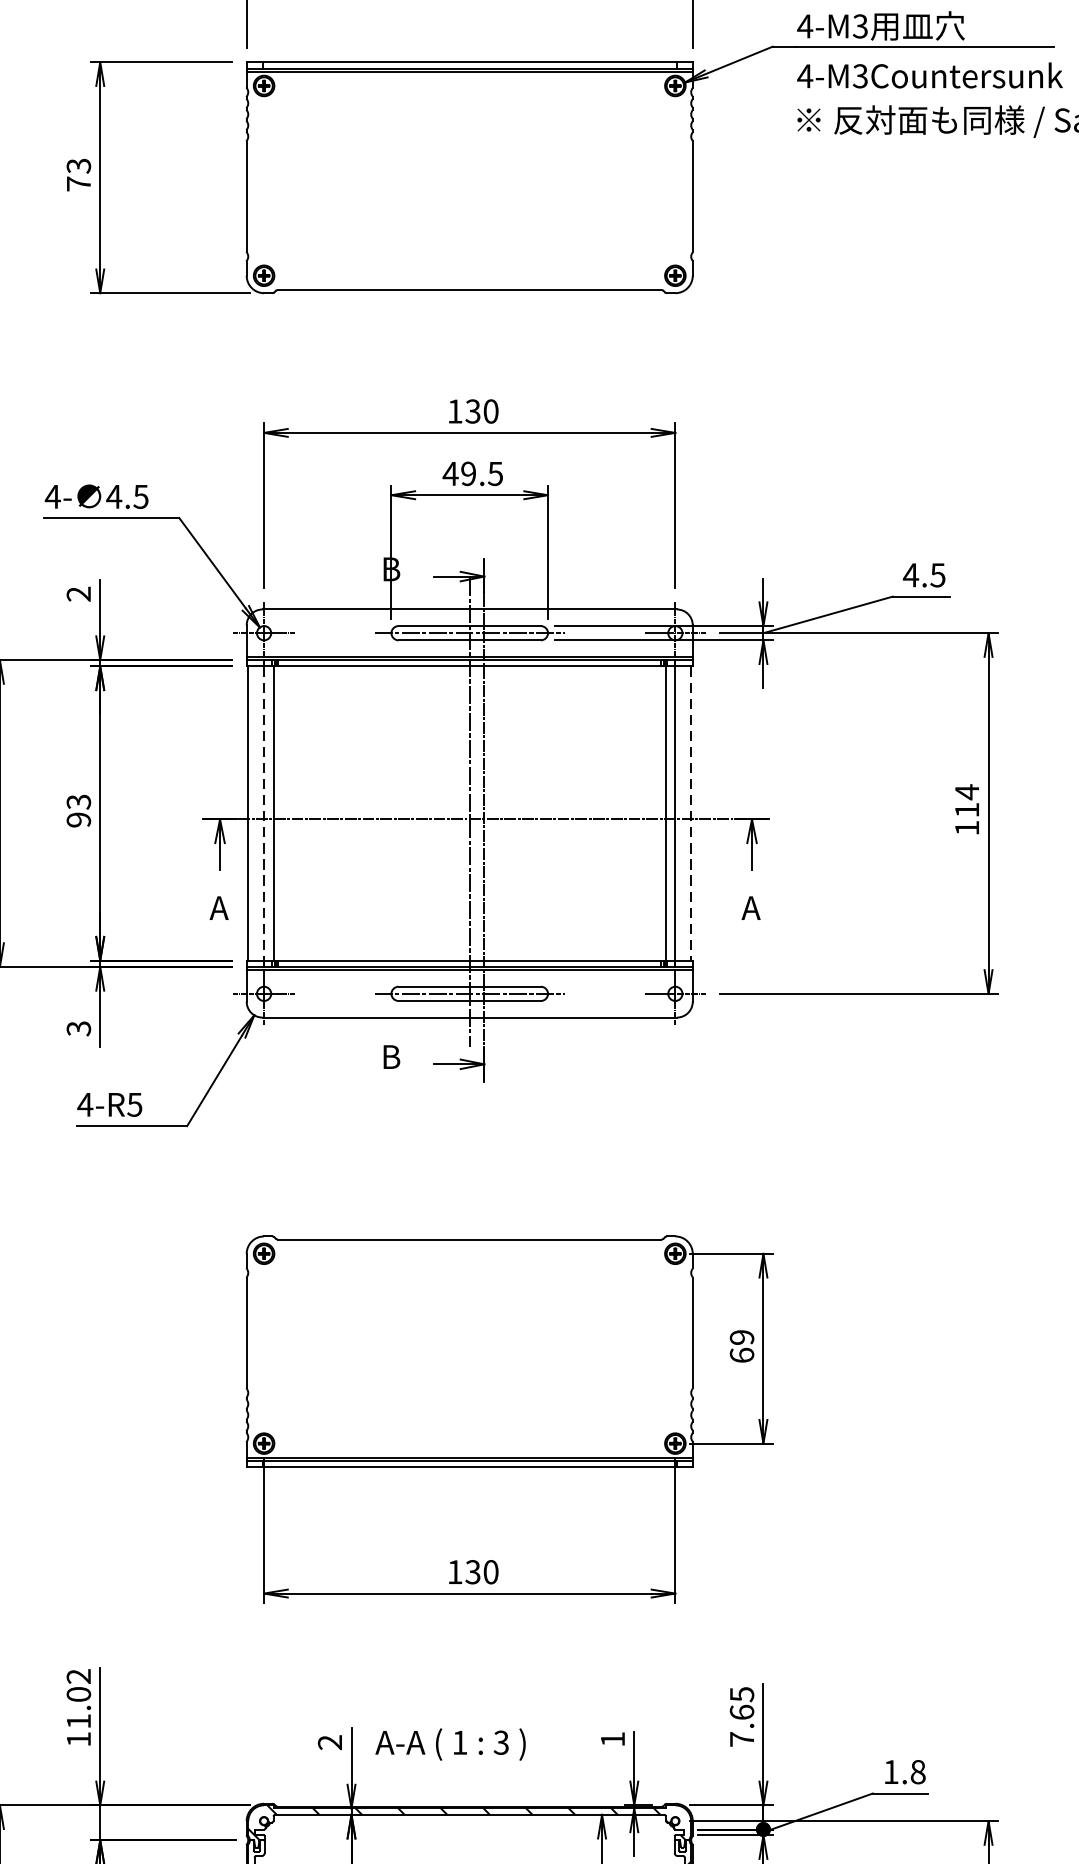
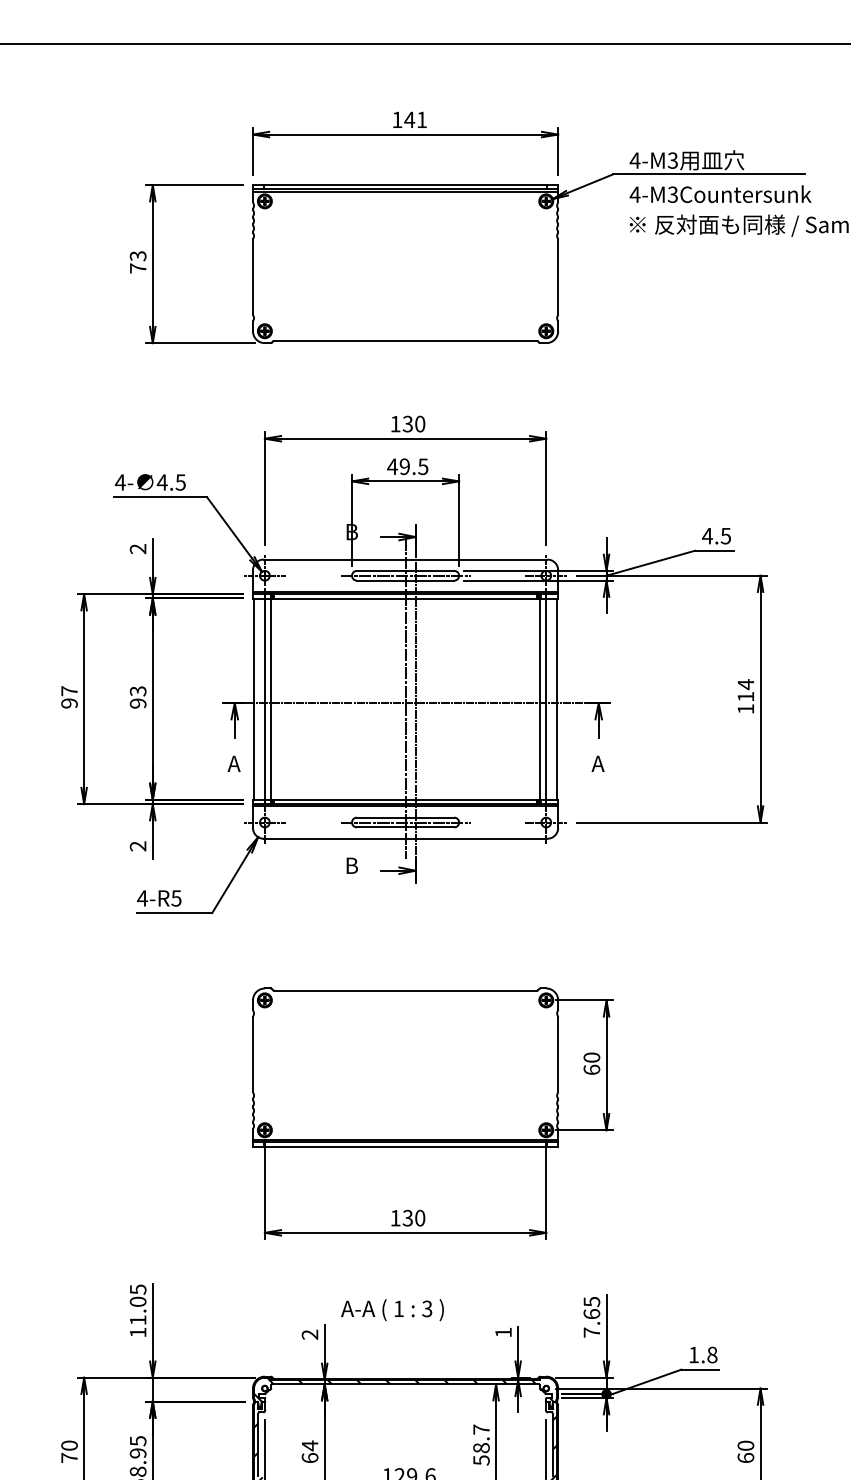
line: (263, 814) -> (264, 699), dashed -> solid
line: (691, 814) -> (557, 699), dashed -> solid
text: (79, 1028) -> (138, 846), 3 -> 2
text: (741, 1337) -> (591, 1057), 69 -> 60
text: (77, 1676) -> (137, 1289), 11.02 -> 11.05
text: (450, 1745) -> (392, 1310), moved

